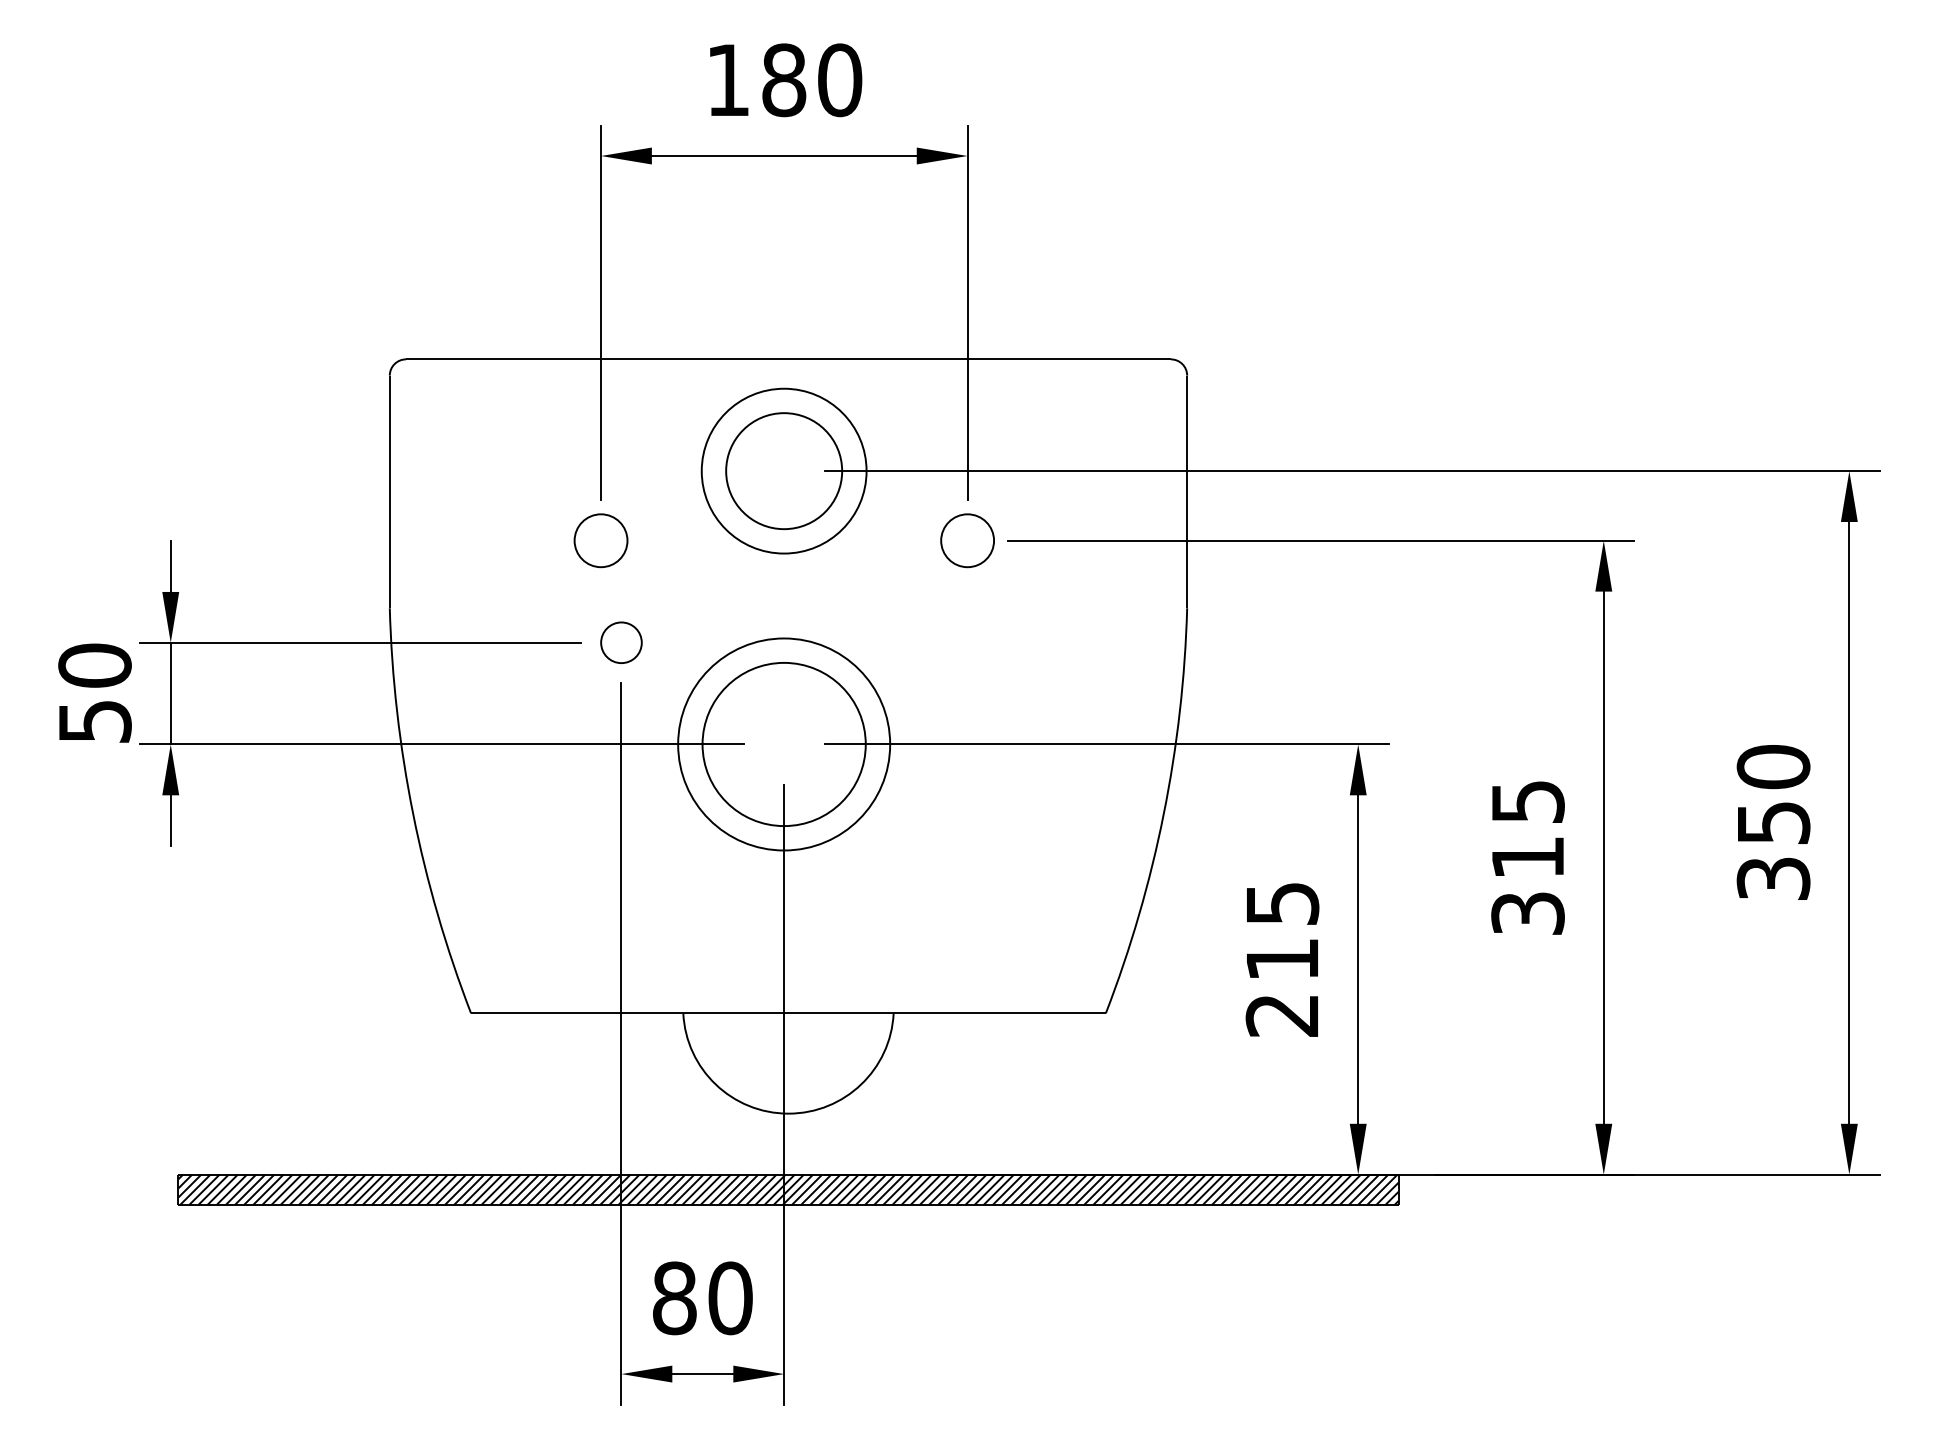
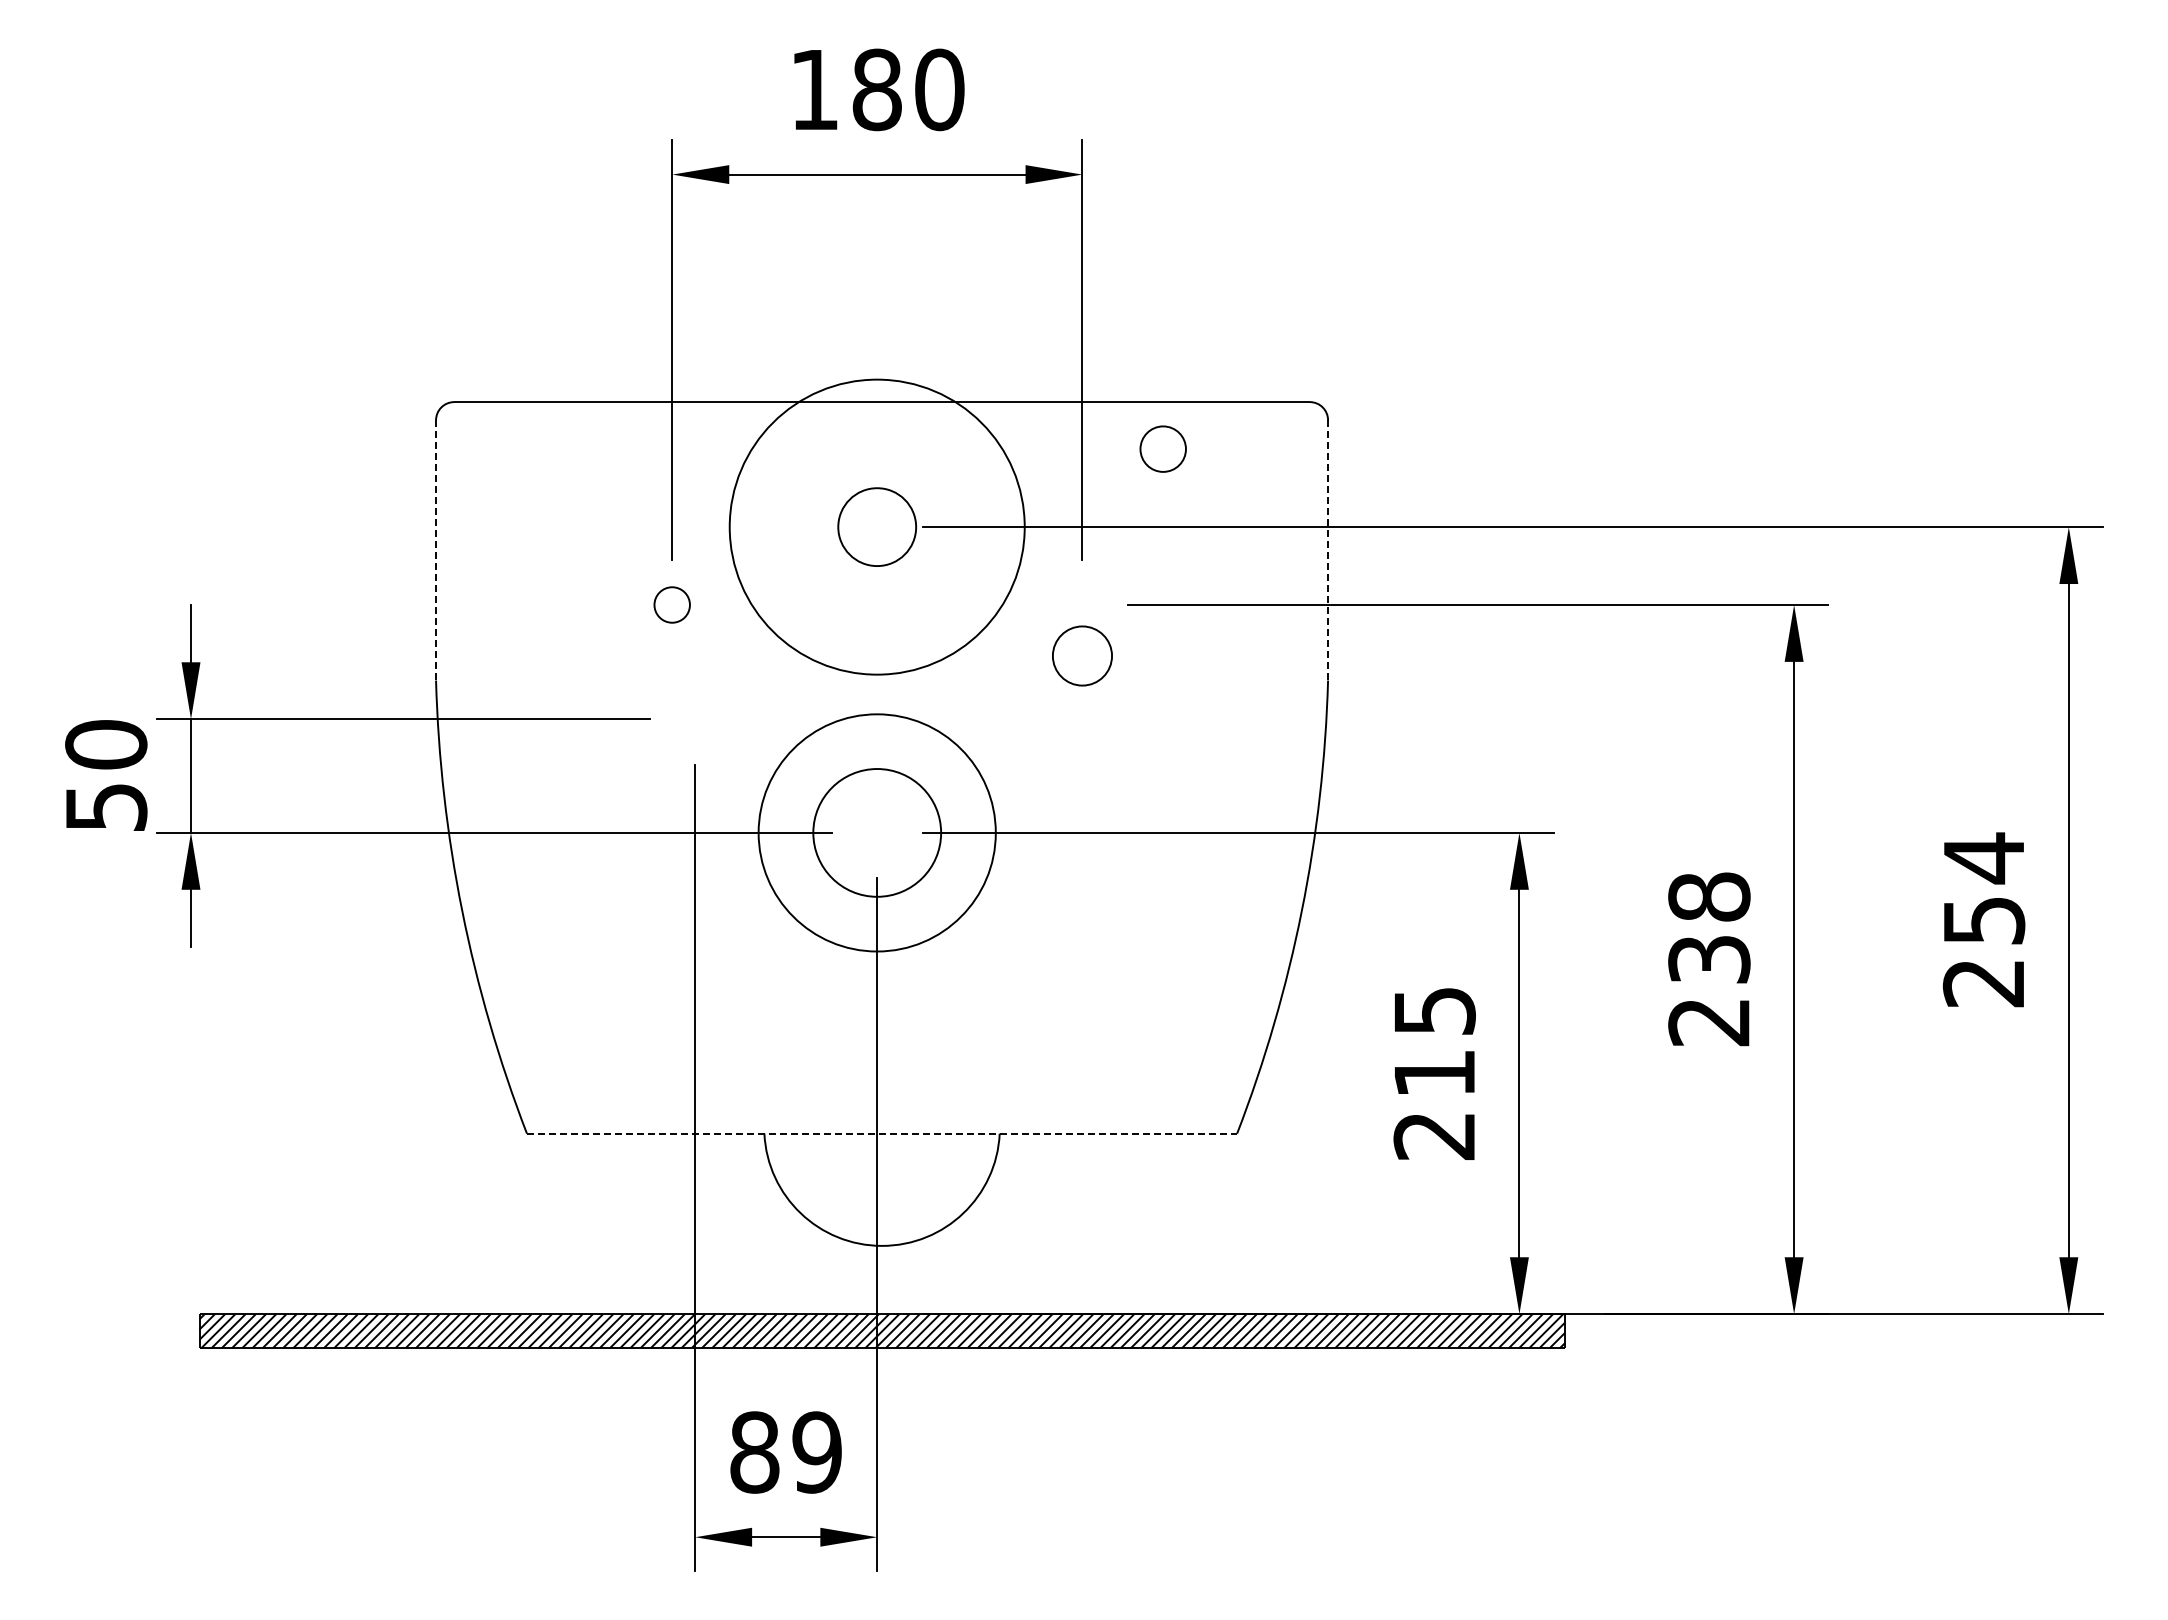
circle: (784, 470) -> (877, 526), size x1.6
circle: (784, 471) -> (877, 527), size x0.6
line: (390, 492) -> (436, 550), solid -> dashed
line: (1187, 492) -> (1328, 550), solid -> dashed
circle: (600, 540) -> (671, 604), size x0.6
circle: (967, 540) -> (1082, 655), moved
circle: (620, 642) -> (1162, 448), moved
circle: (783, 744) -> (876, 832), size x0.7
text: (1773, 821) -> (1983, 919), 350 -> 254
text: (1528, 857) -> (1709, 959), 315 -> 238
line: (788, 1013) -> (882, 1133), solid -> dashed
text: (730, 1298) -> (817, 1452), 80 -> 89

